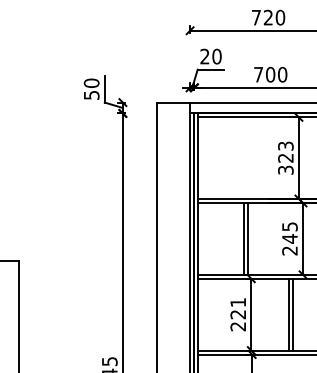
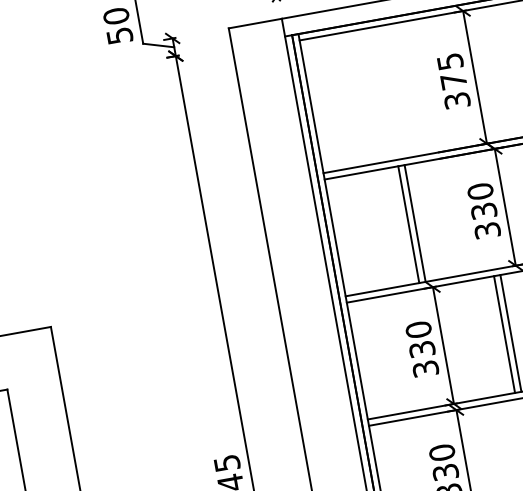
text: (285, 151) -> (451, 70), 323 -> 375
text: (289, 238) -> (483, 210), 245 -> 330
text: (238, 314) -> (422, 349), 221 -> 330

